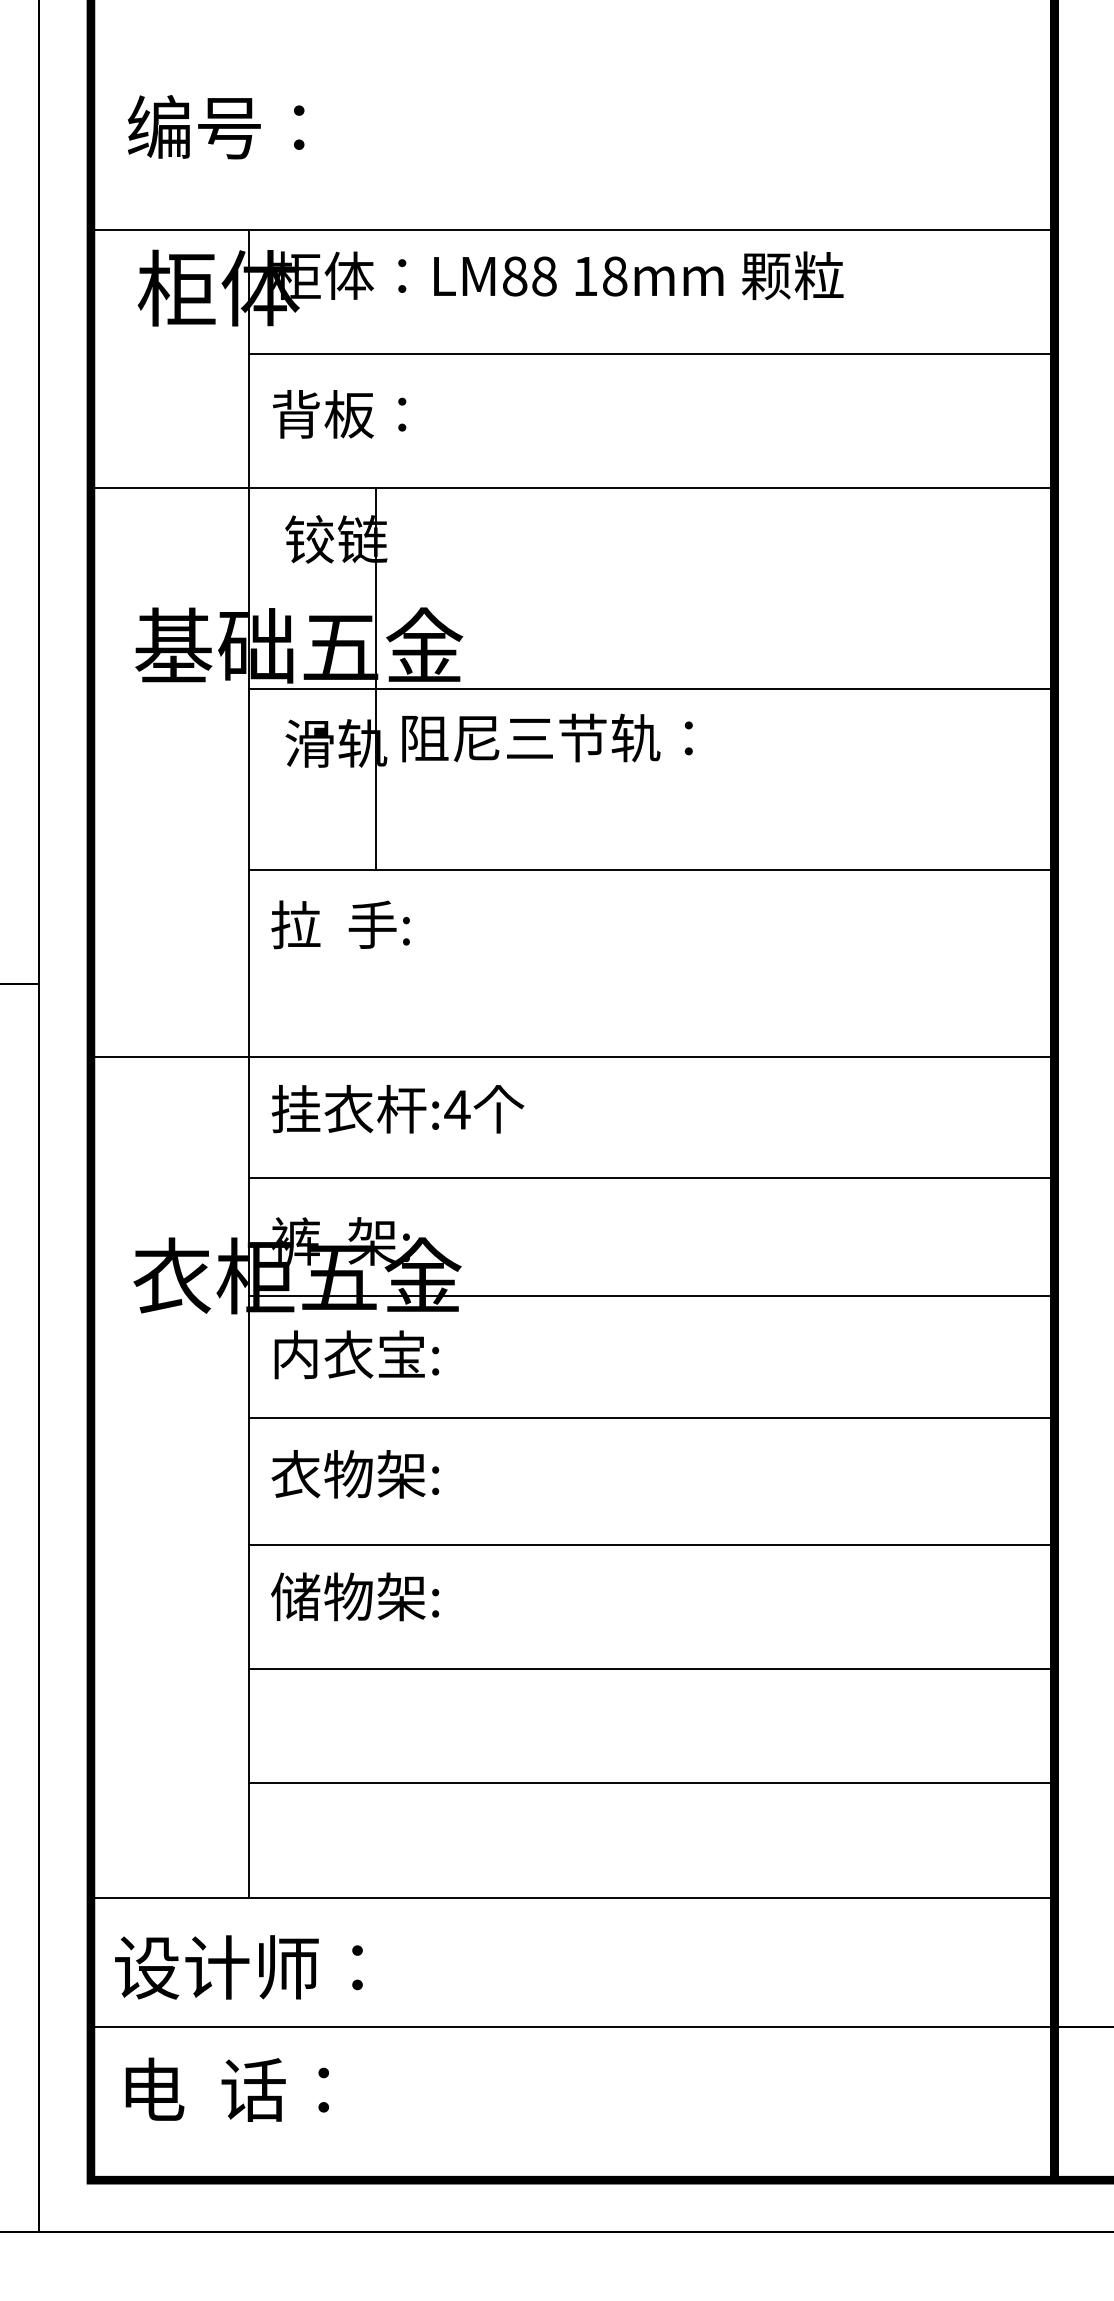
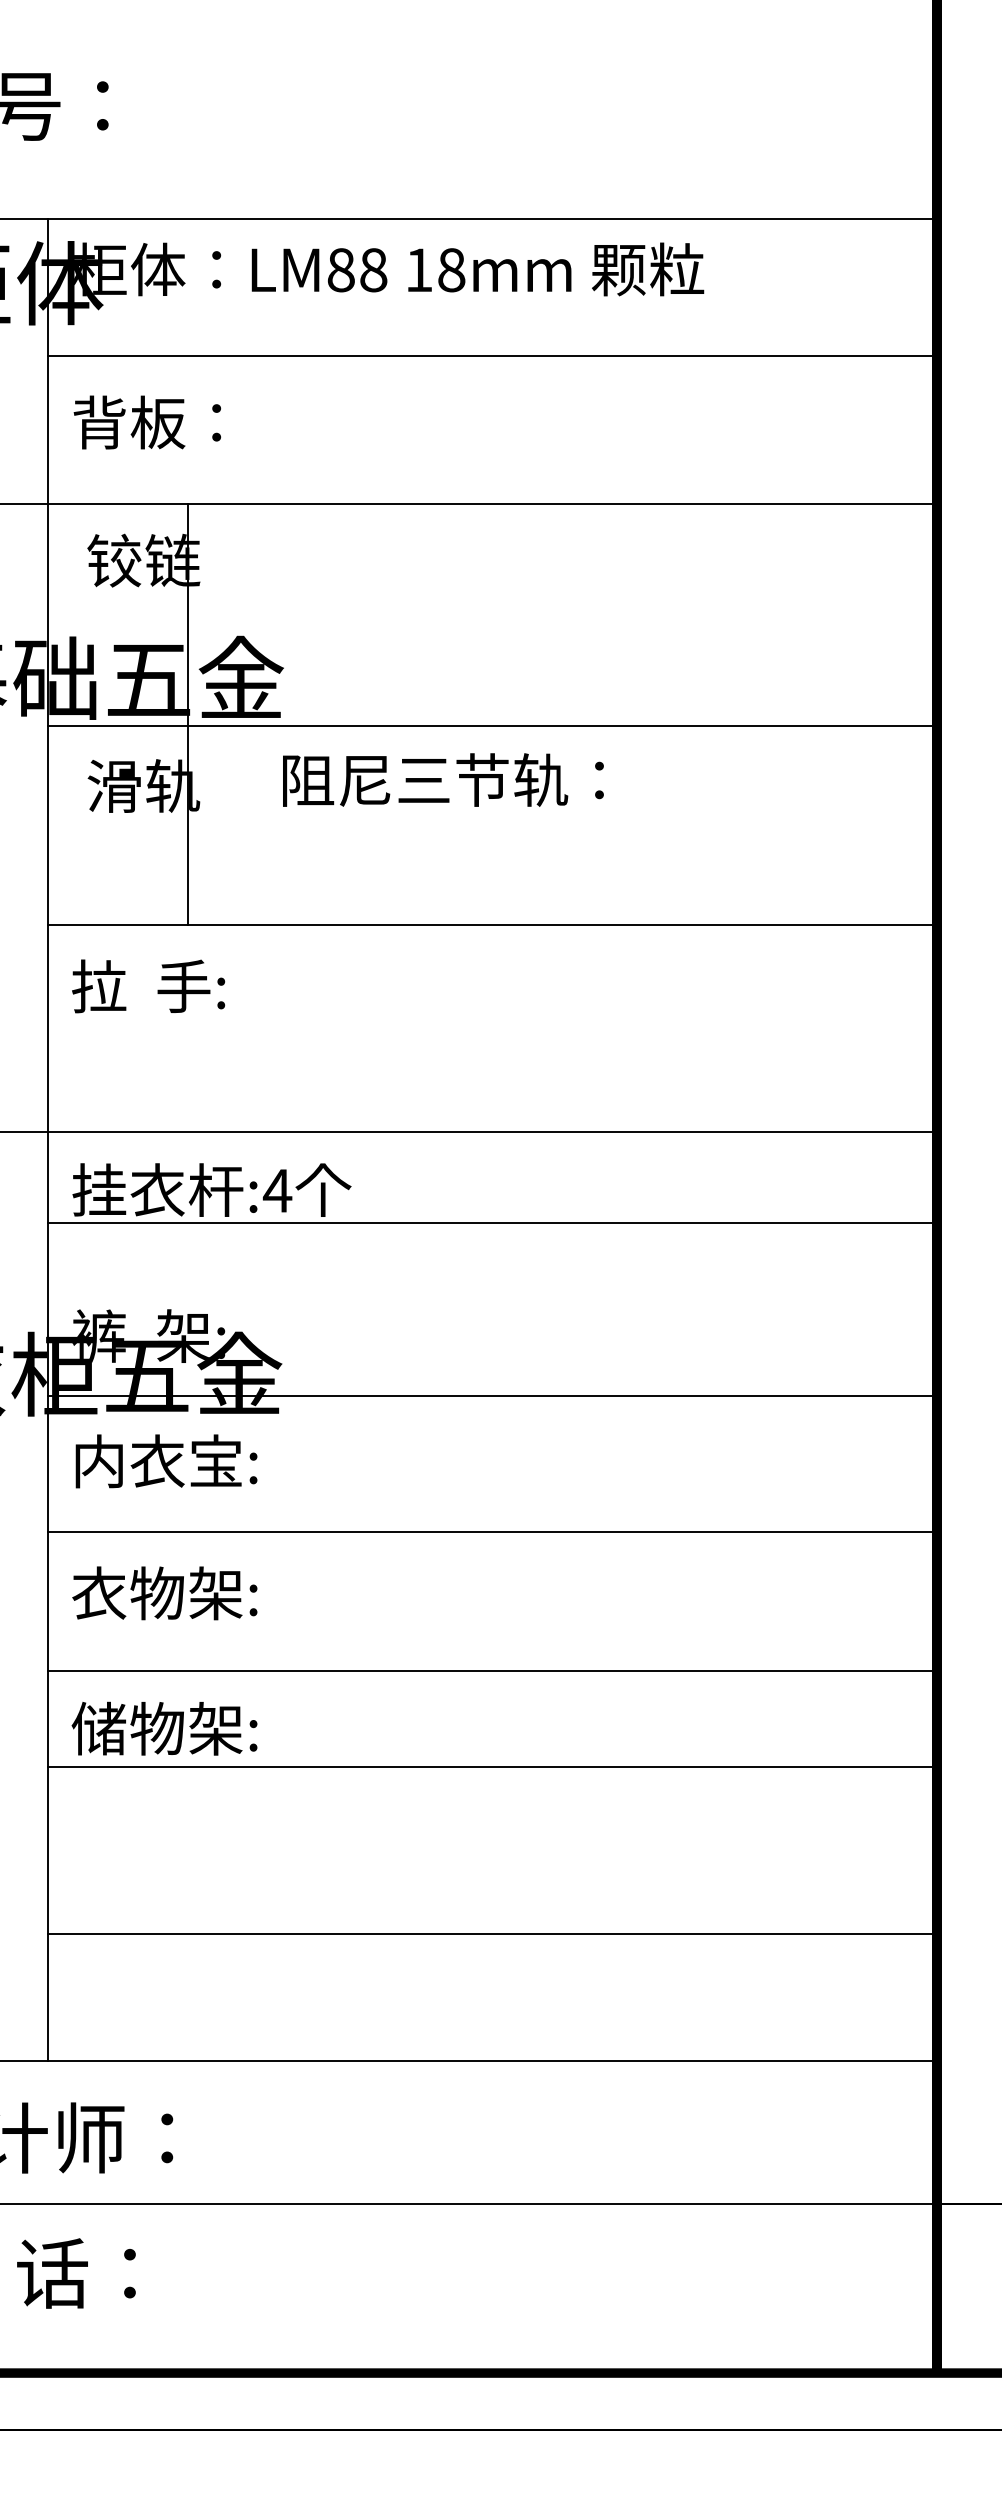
text: (547, 737) -> (443, 779), moved
line: (651, 1178) -> (491, 1223), moved
line: (651, 1669) -> (491, 1766), moved

